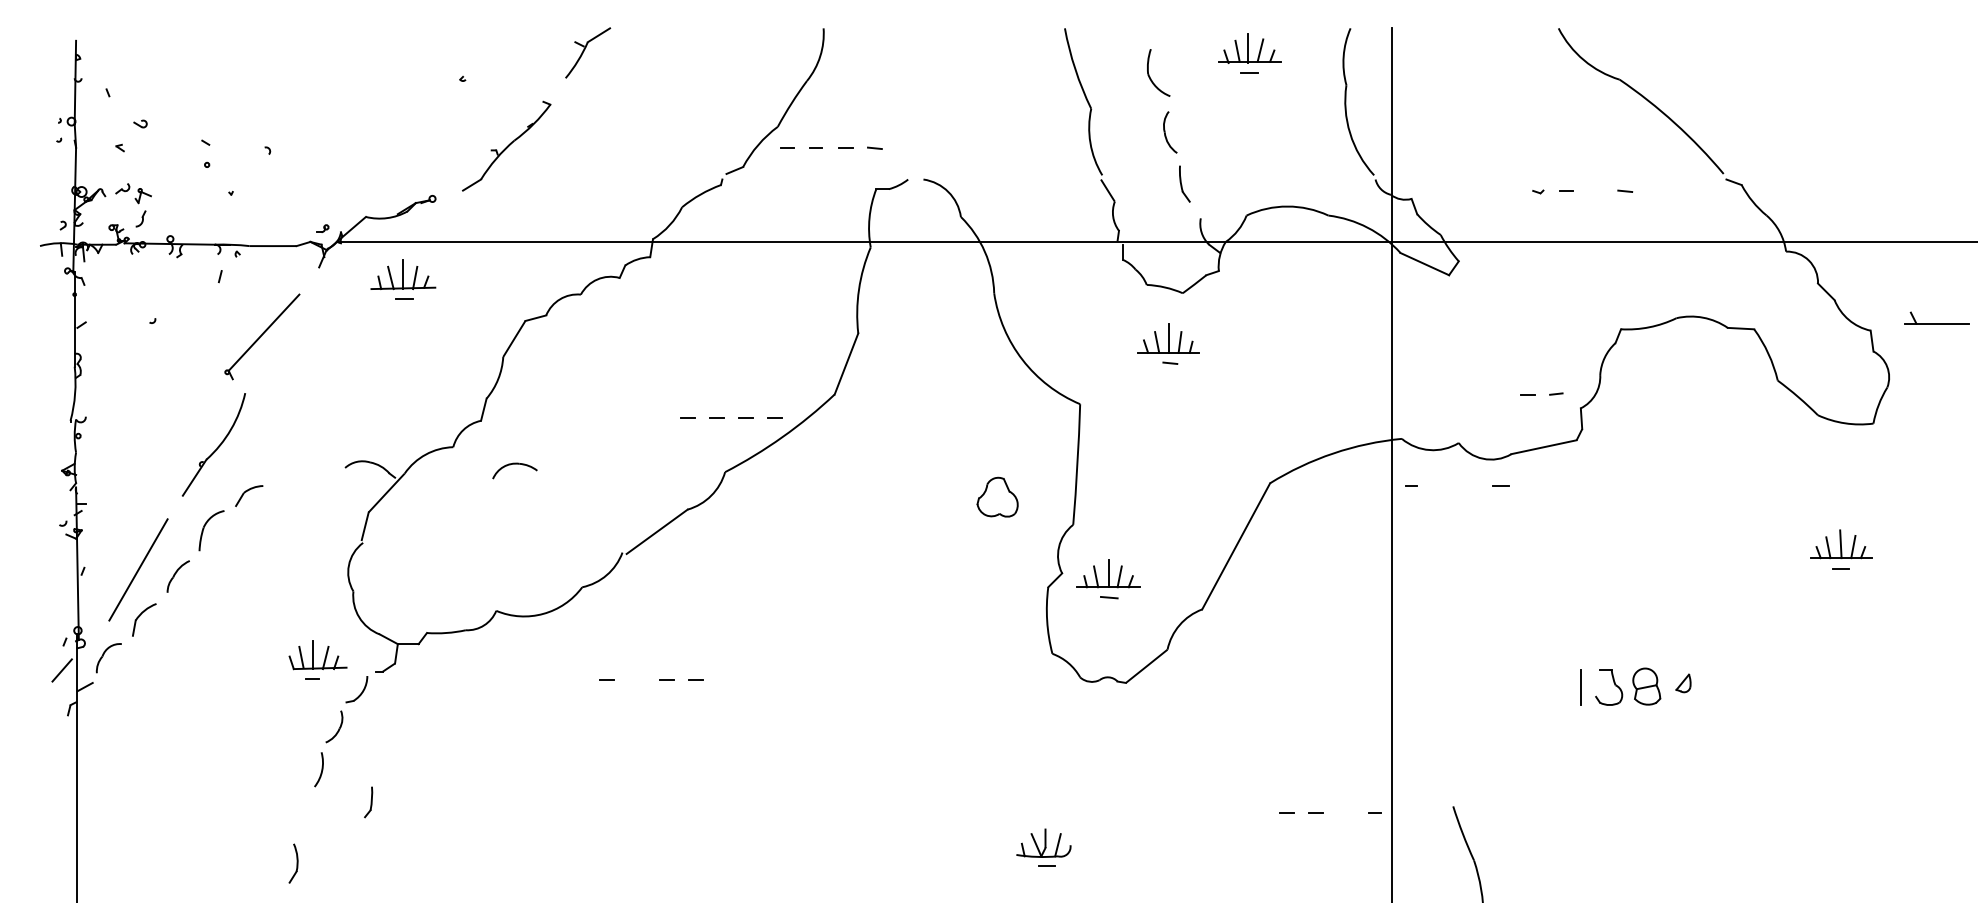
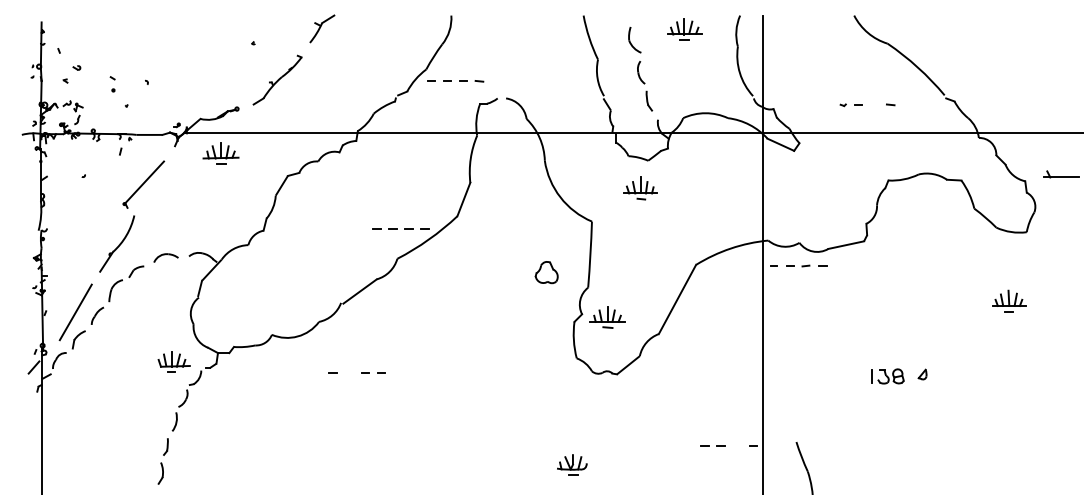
part: (1542, 393) -> (798, 265), moved
part: (513, 469) -> (165, 257), moved
part: (1619, 686) -> (887, 376), size x0.71
part: (367, 801) -> (165, 446), moved

